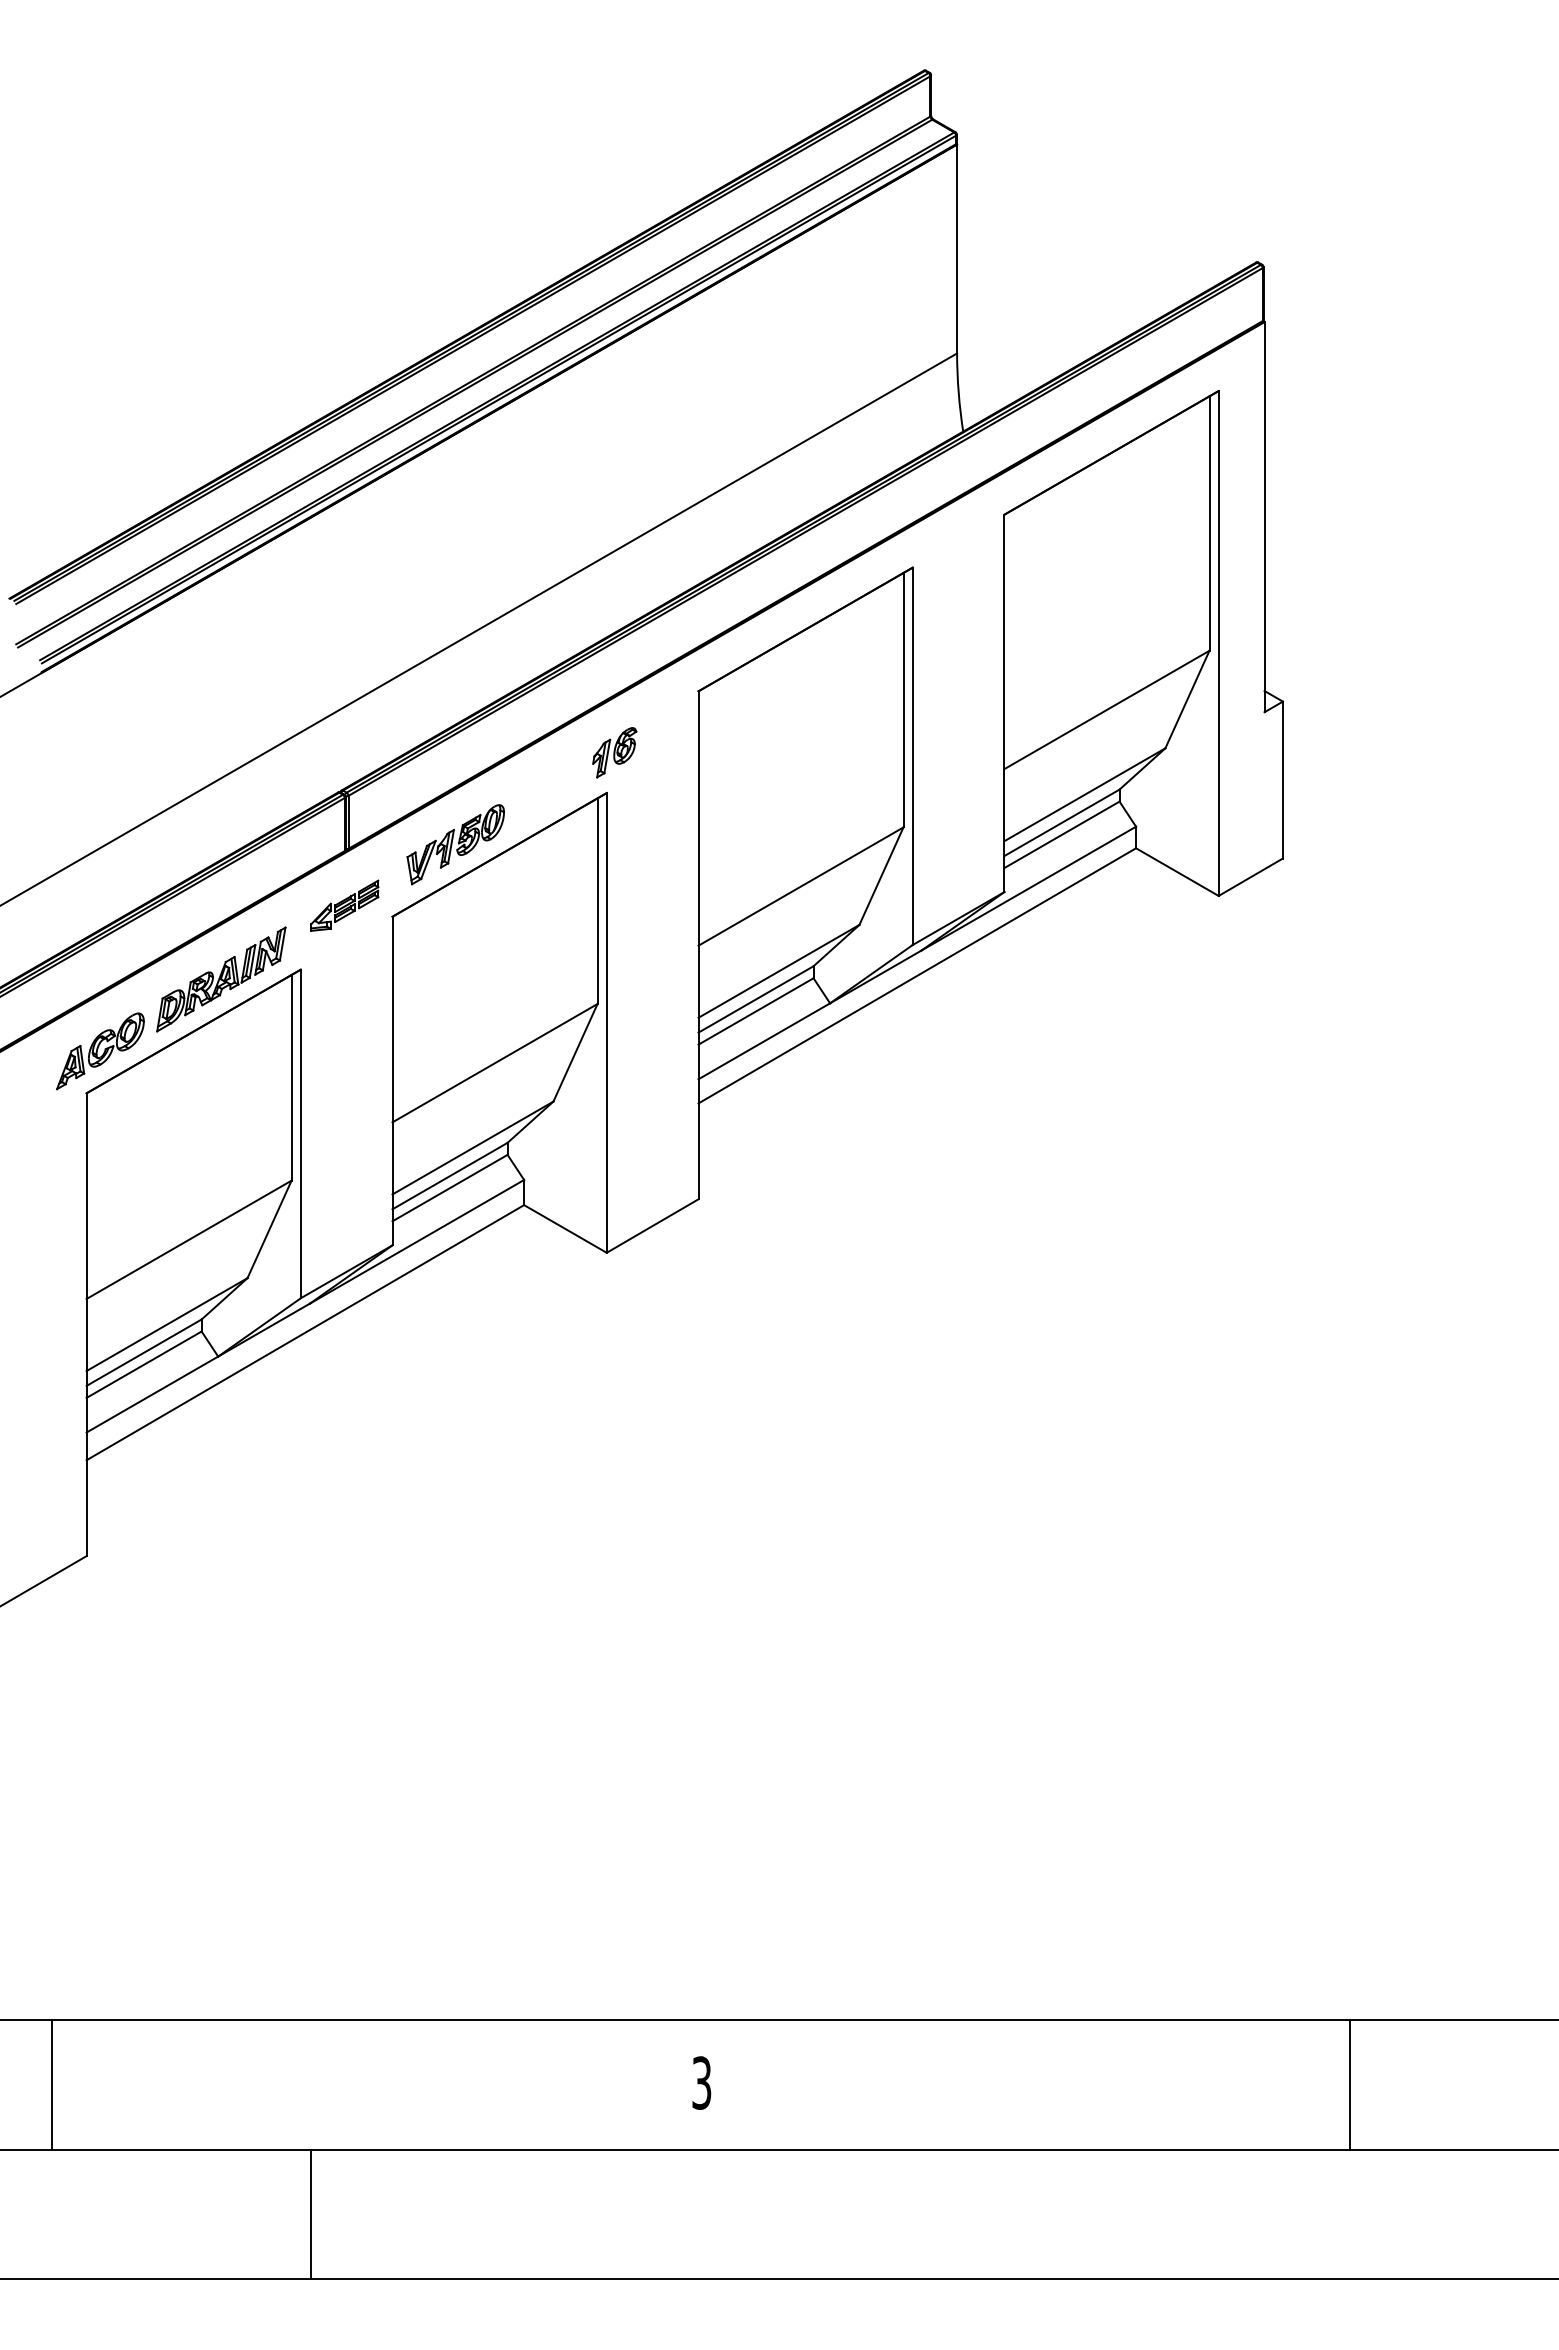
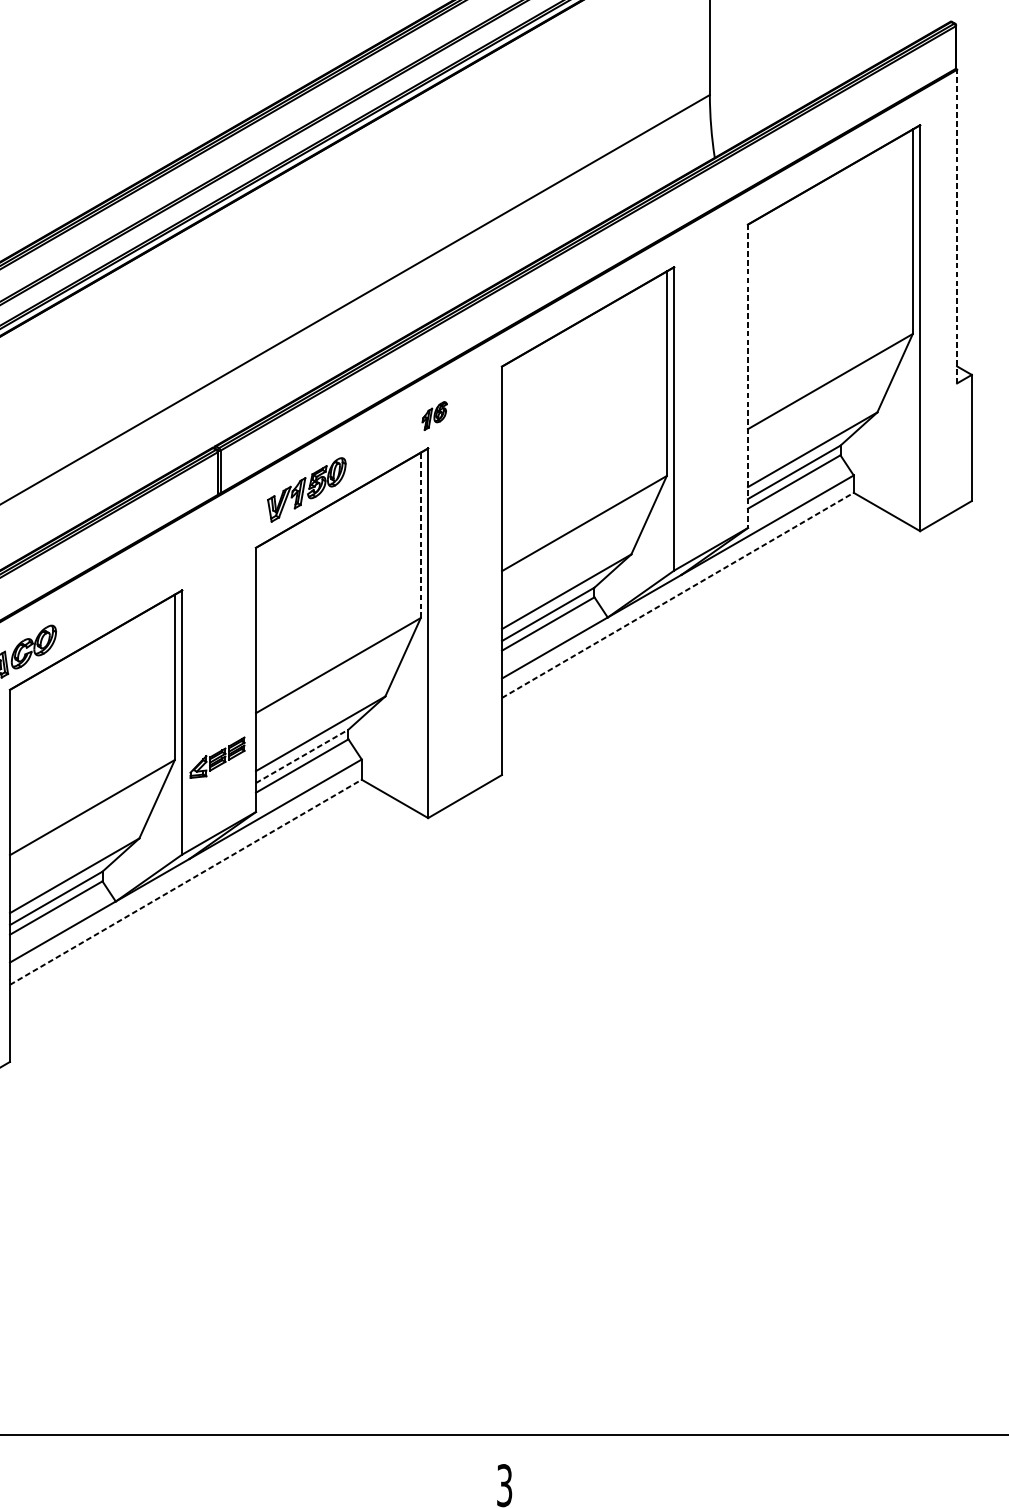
line: (1264, 516) -> (957, 226), solid -> dashed
line: (1004, 703) -> (747, 376), solid -> dashed
part: (614, 752) -> (434, 415), size x0.7
line: (597, 901) -> (420, 535), solid -> dashed
part: (344, 905) -> (217, 757), moved
line: (917, 975) -> (678, 595), solid -> dashed
part: (221, 979) -> (118, 598), removed
line: (450, 1175) -> (302, 755), solid -> dashed
line: (305, 1332) -> (185, 882), solid -> dashed

